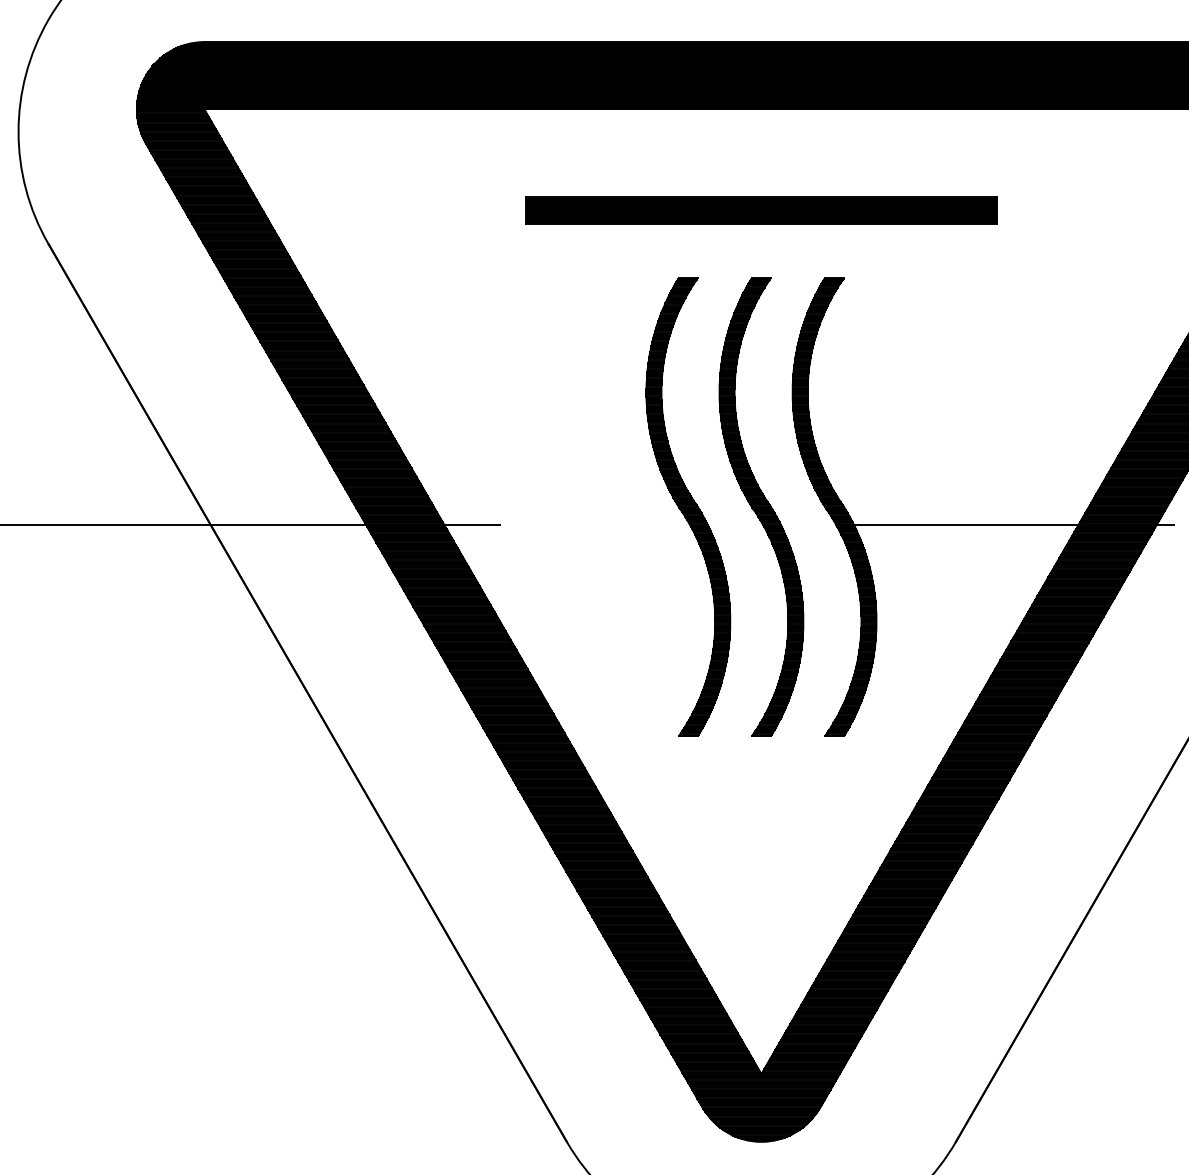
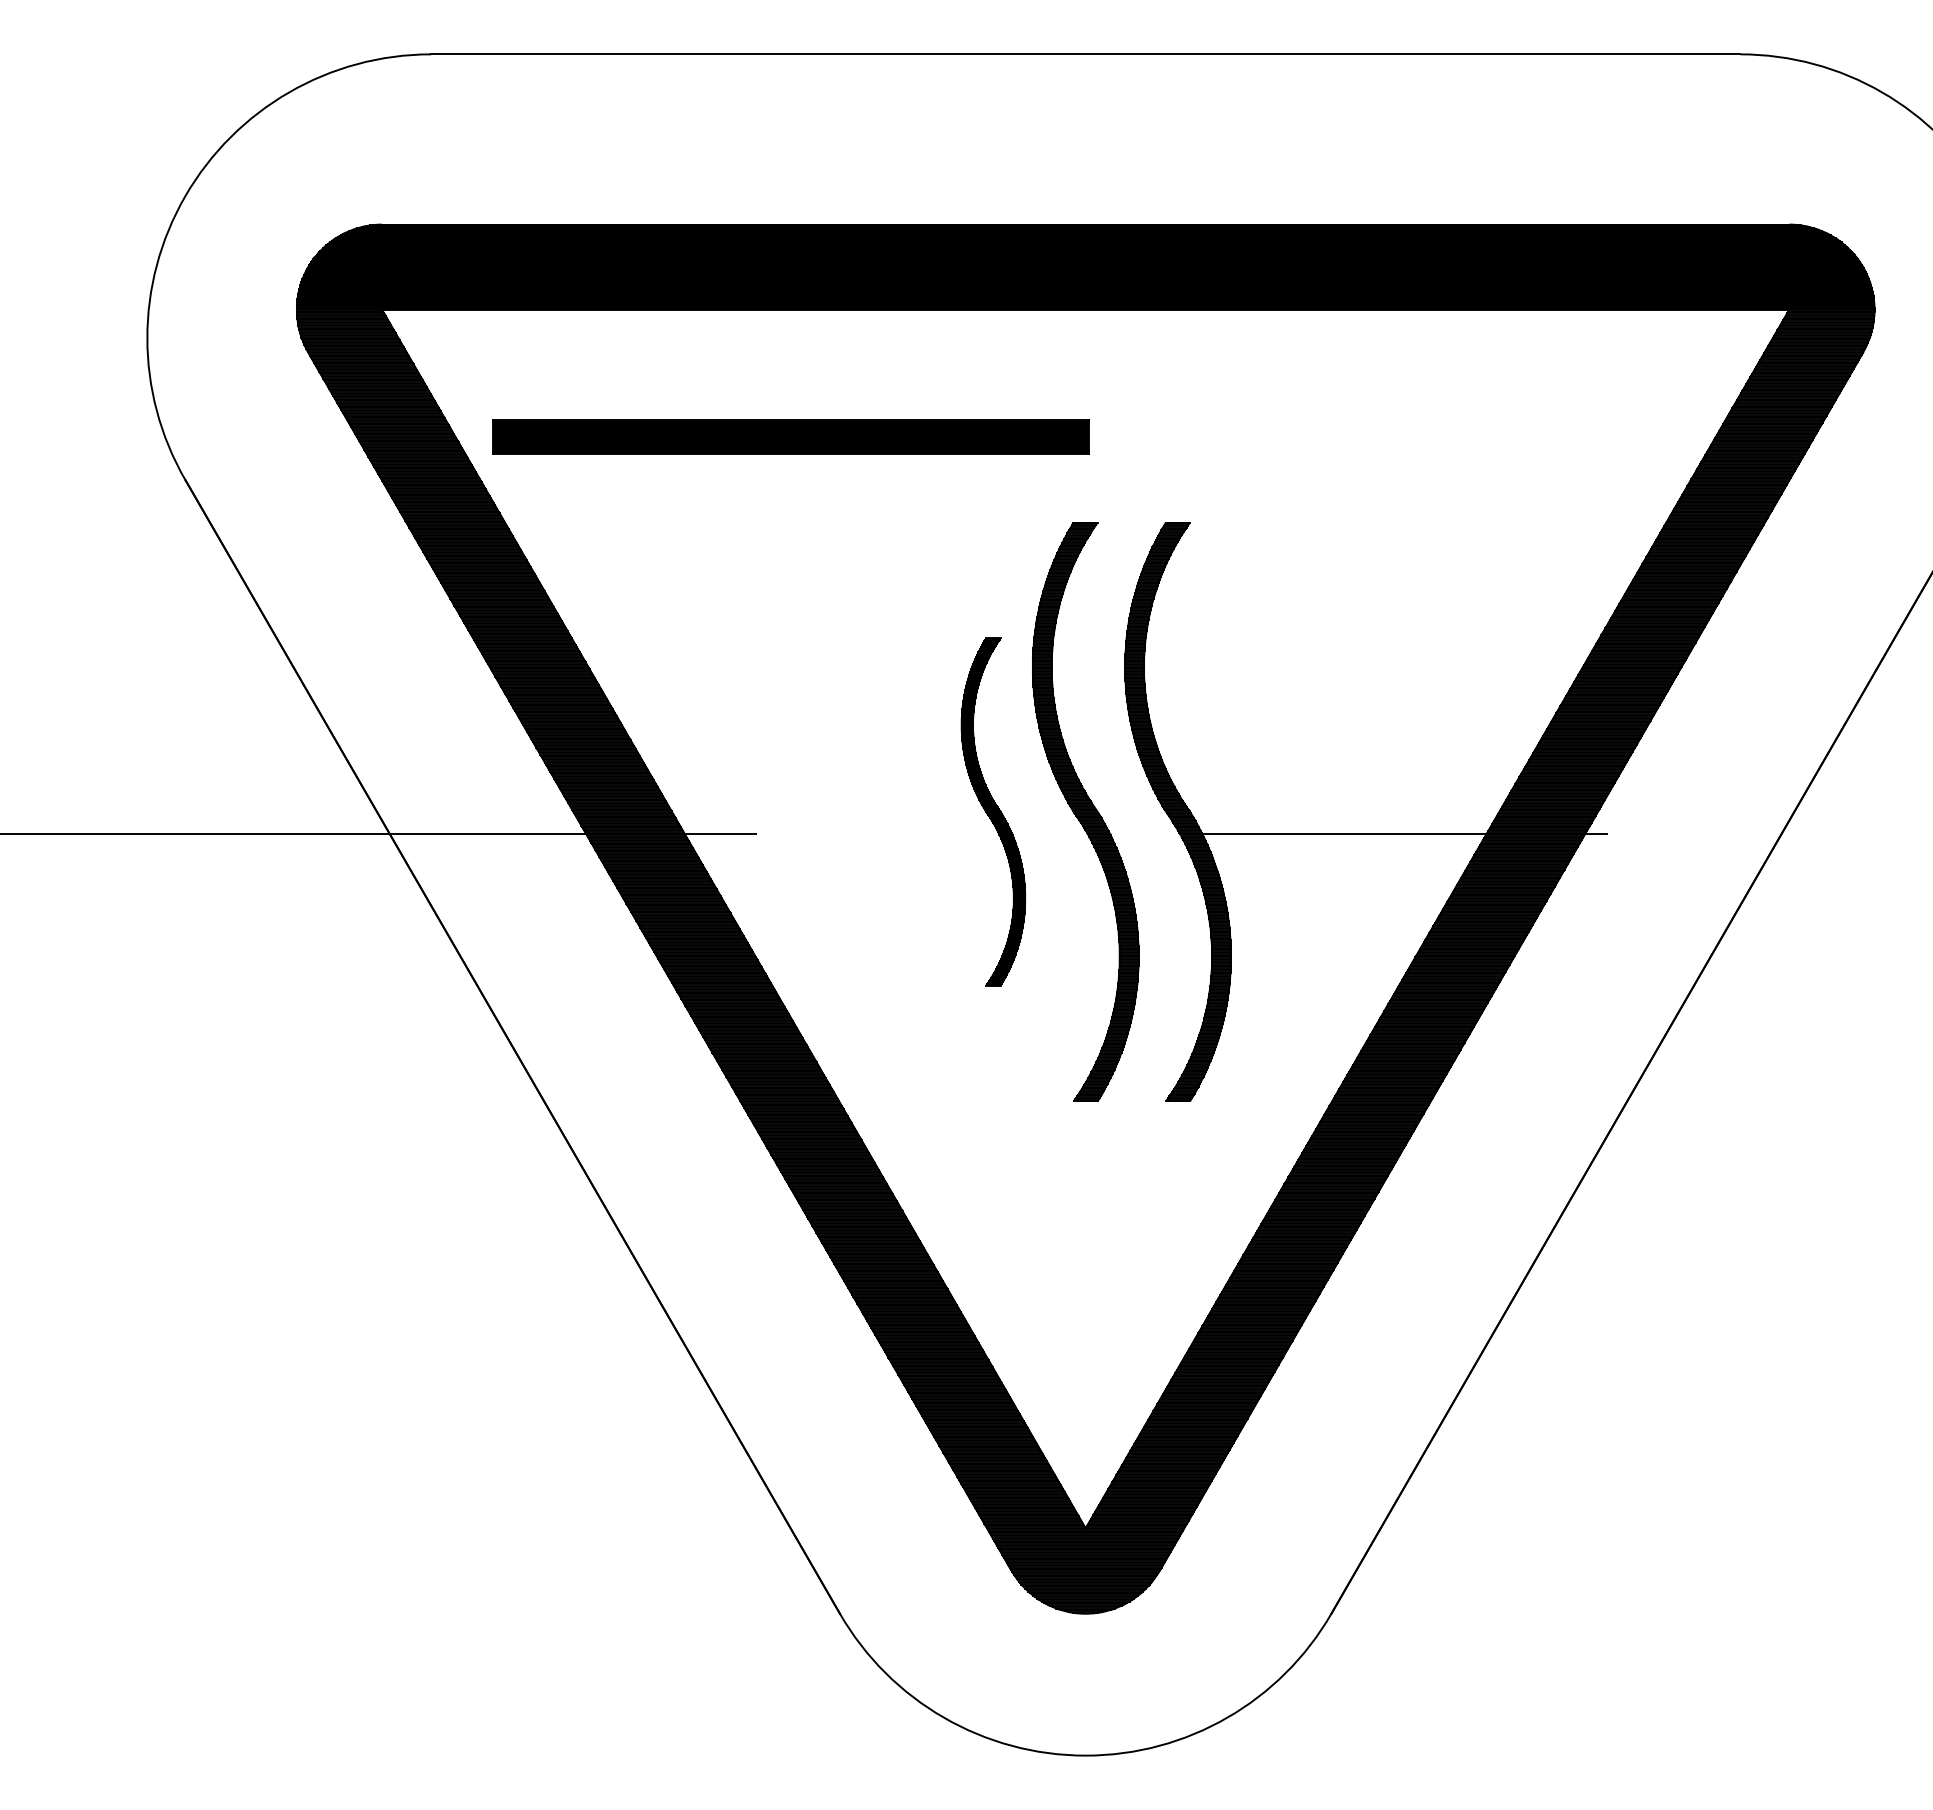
part: (761, 209) -> (790, 436), moved
part: (688, 506) -> (993, 811), size x0.6

